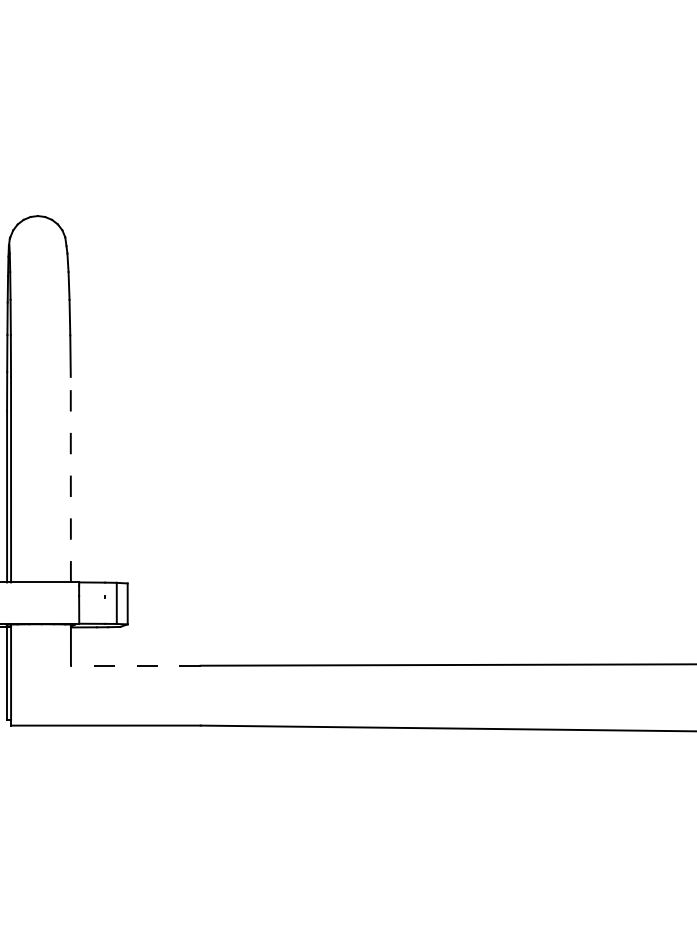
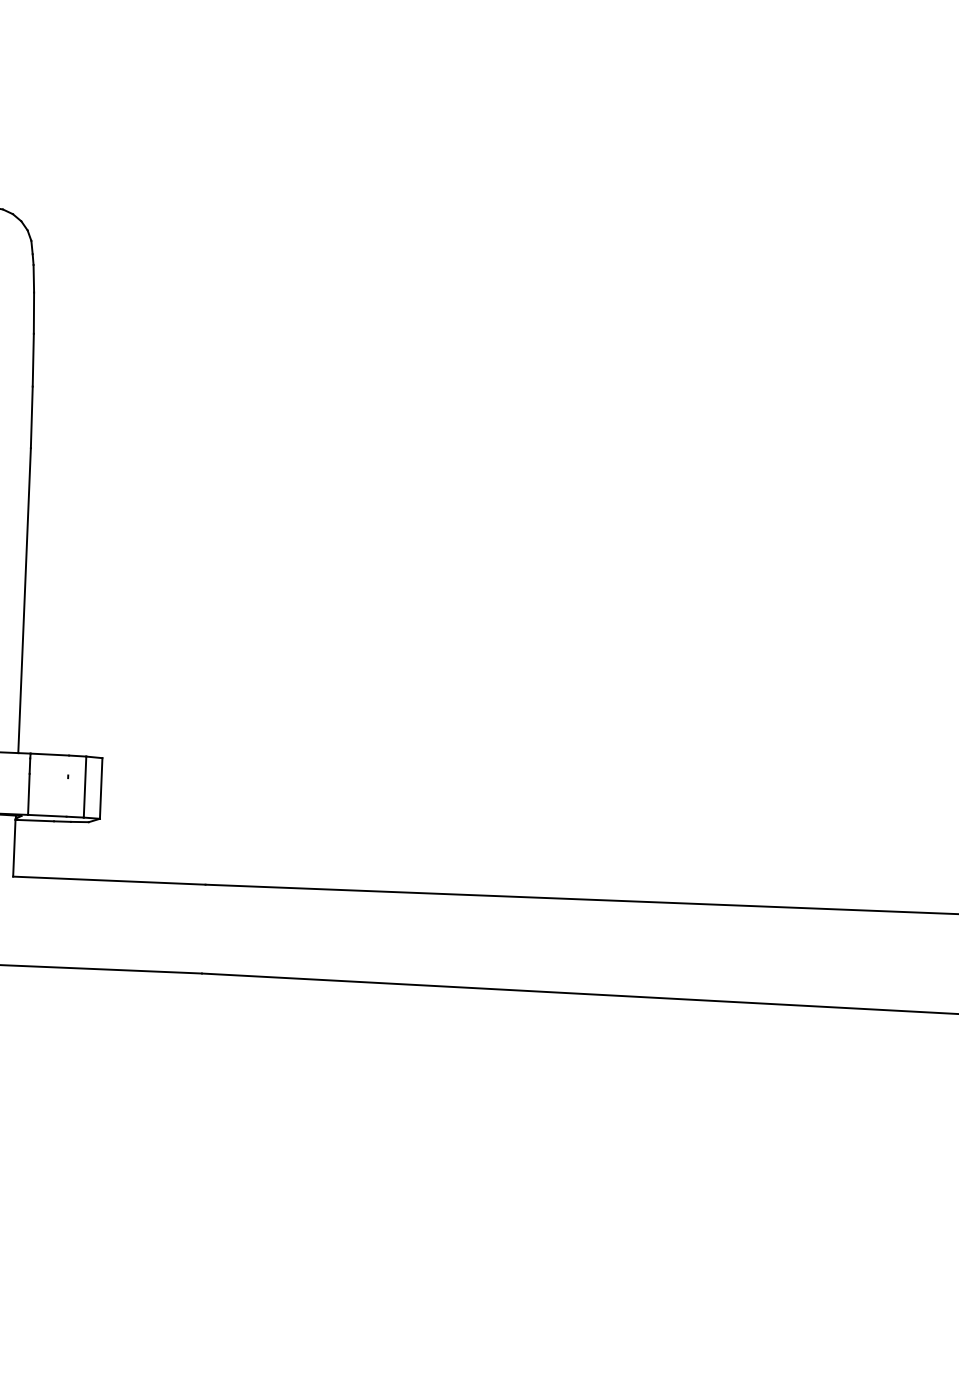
line: (70, 479) -> (24, 600), dashed -> solid
line: (135, 665) -> (108, 880), dashed -> solid

